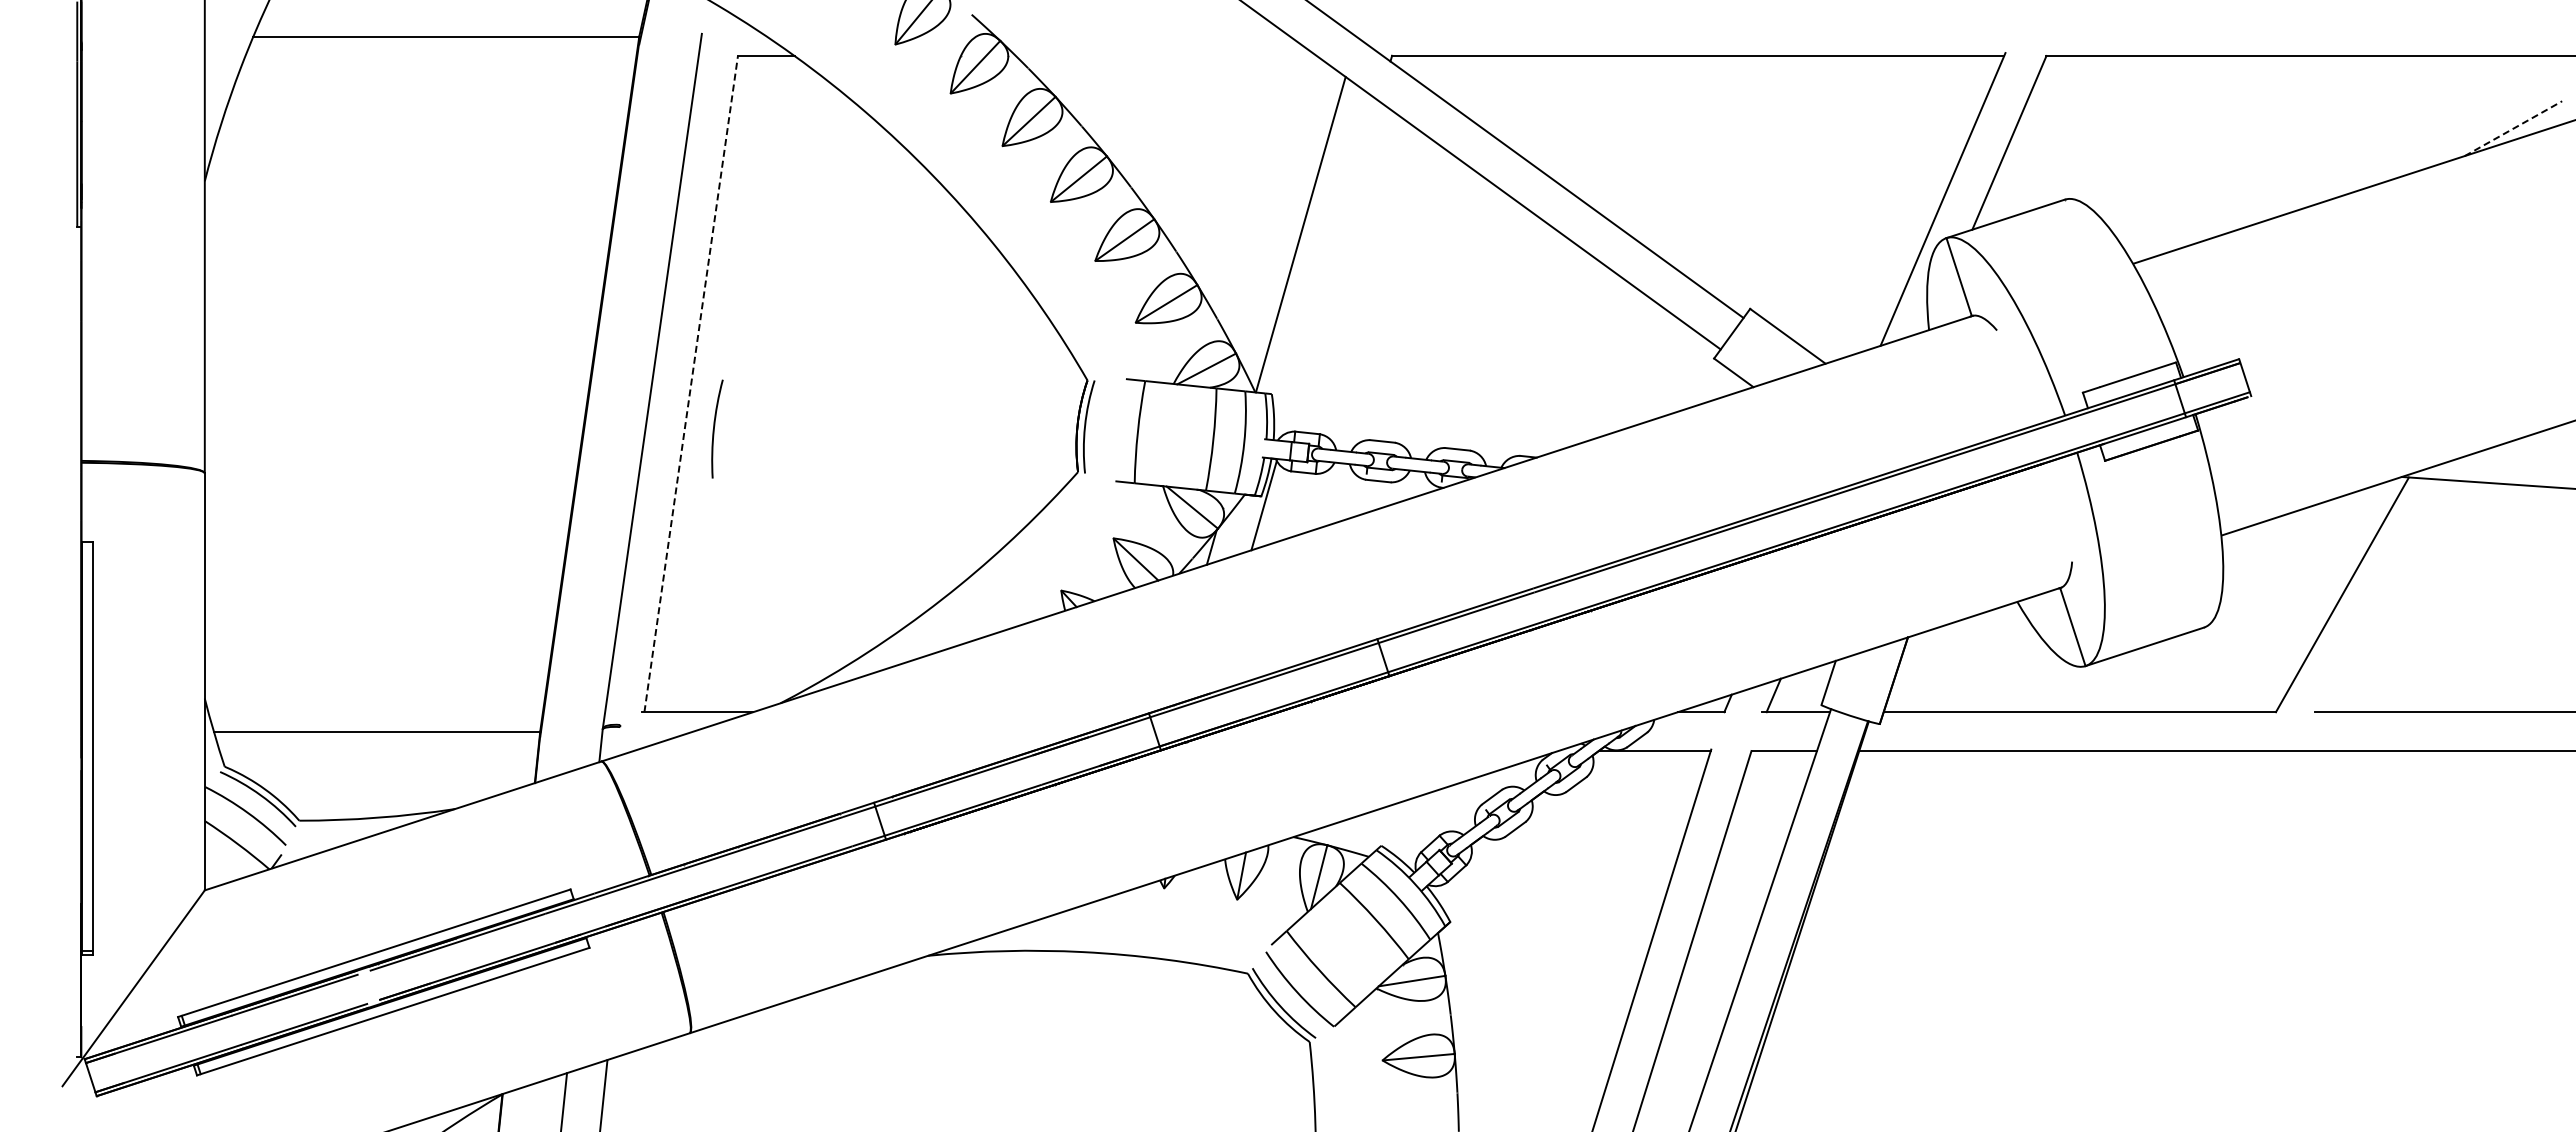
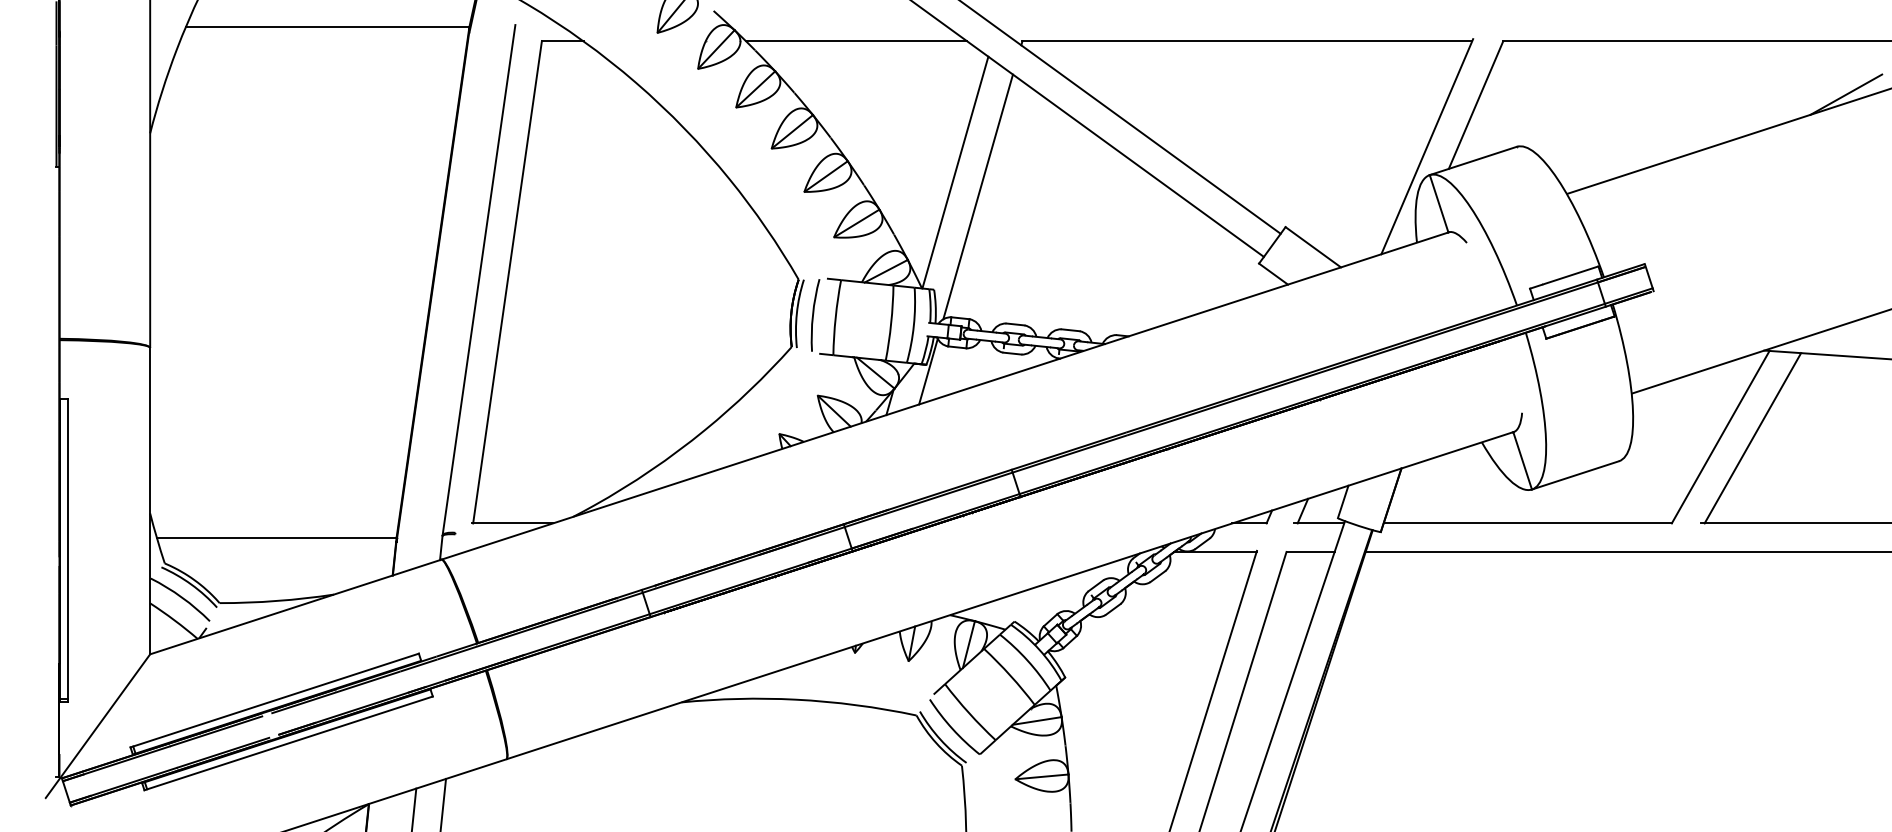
line: (1165, 56) -> (855, 41), added
line: (2513, 128) -> (1846, 94), dashed -> solid
line: (1331, 267) -> (977, 196), added
line: (691, 383) -> (507, 281), dashed -> solid
curve: (714, 428) -> (813, 314), moved
line: (2385, 596) -> (1752, 438), added

